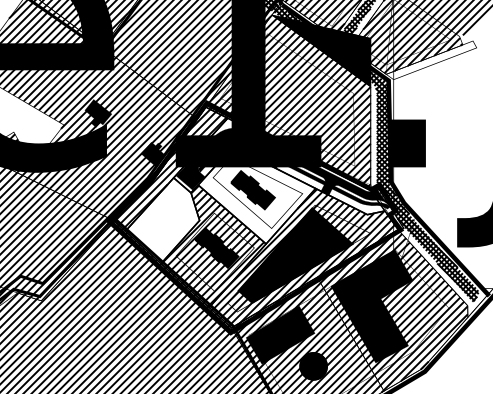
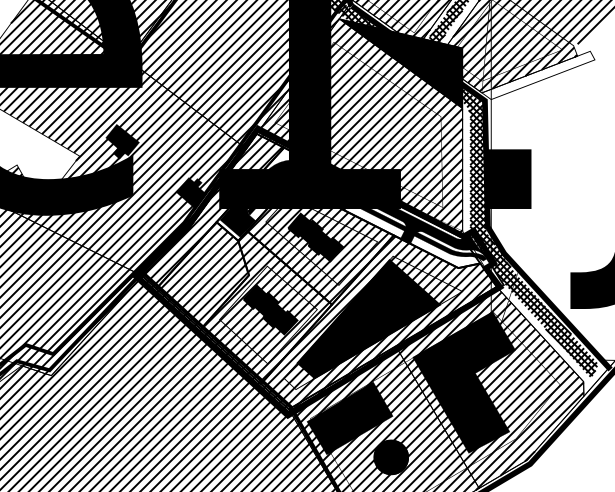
hatch: (254, 196) -> (317, 245), added
hatch: (162, 219) -> (202, 274), added

